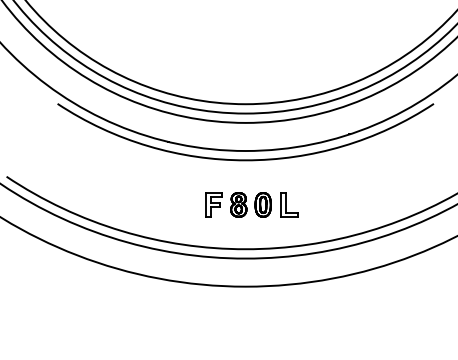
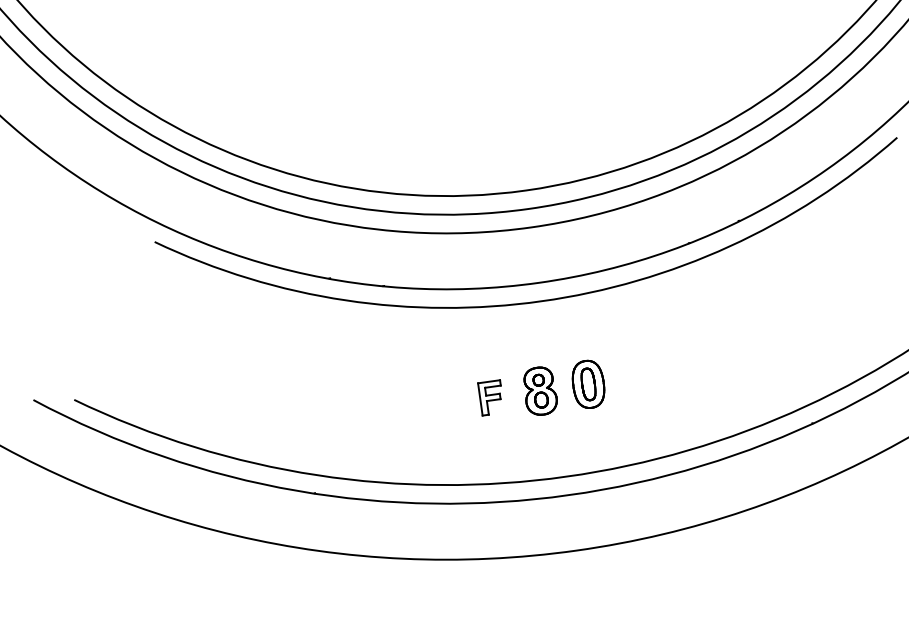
part: (213, 204) -> (490, 397), size x0.7
part: (289, 204) -> (640, 376), removed

